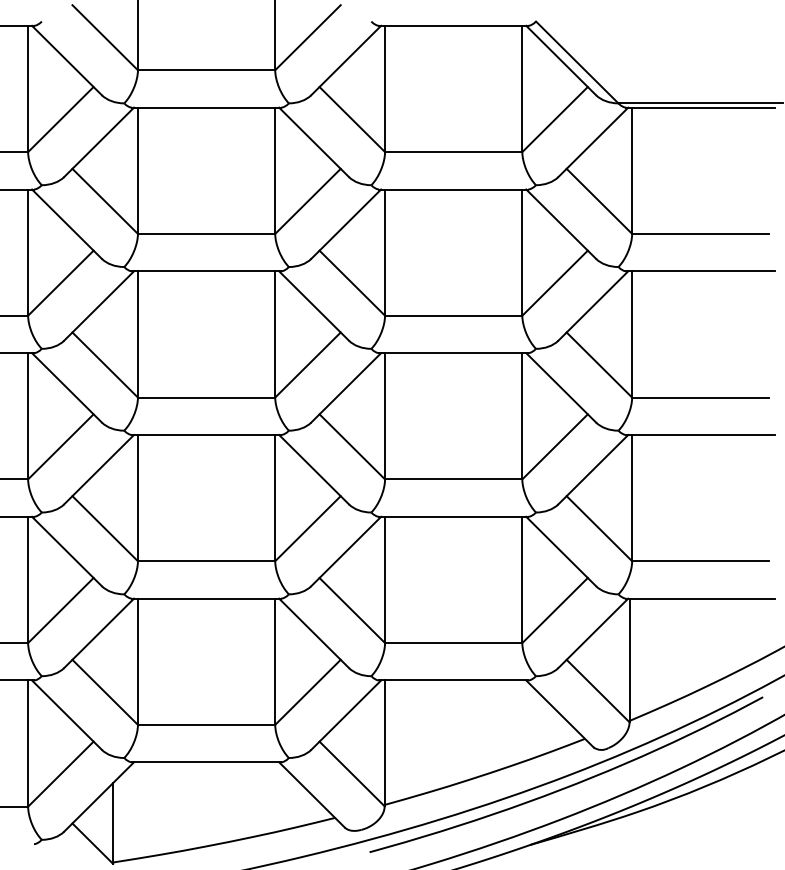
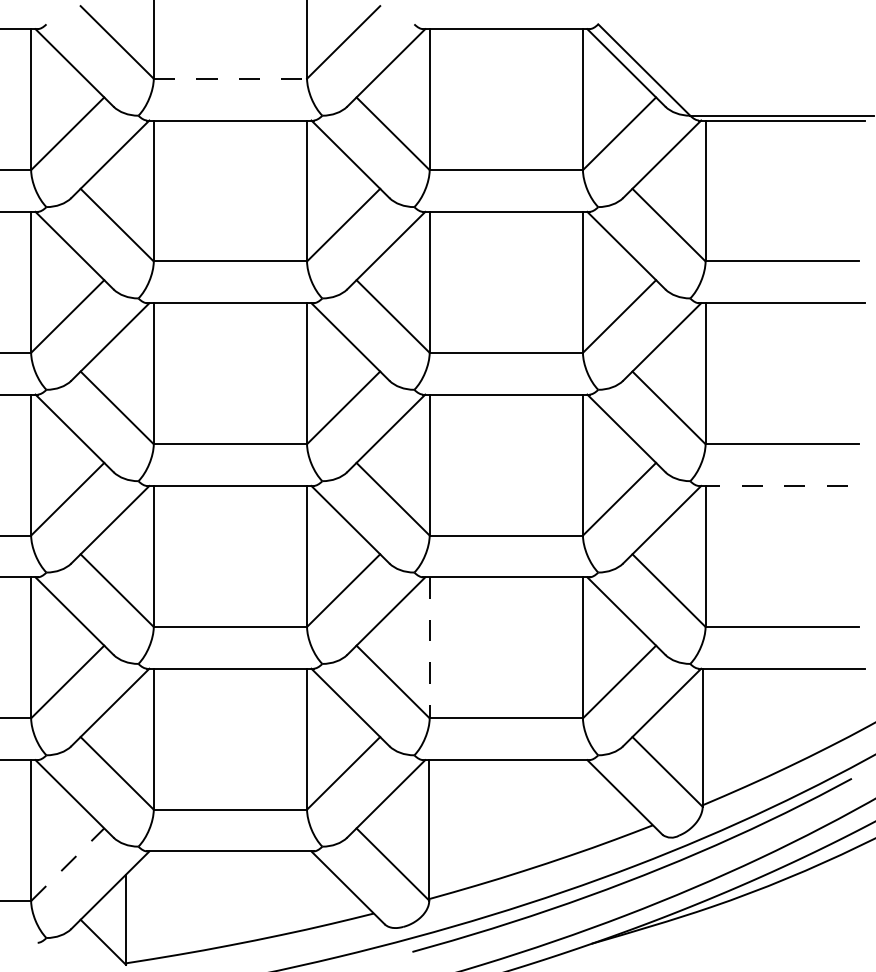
line: (206, 70) -> (230, 78), solid -> dashed
line: (701, 434) -> (782, 485), solid -> dashed
line: (384, 580) -> (429, 648), solid -> dashed
line: (60, 773) -> (67, 864), solid -> dashed

